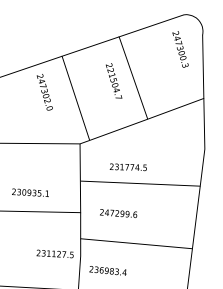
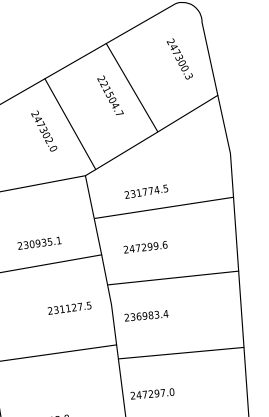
text: (180, 48) -> (179, 58), moved
text: (45, 91) -> (44, 130), moved
text: (55, 253) -> (69, 307), moved

